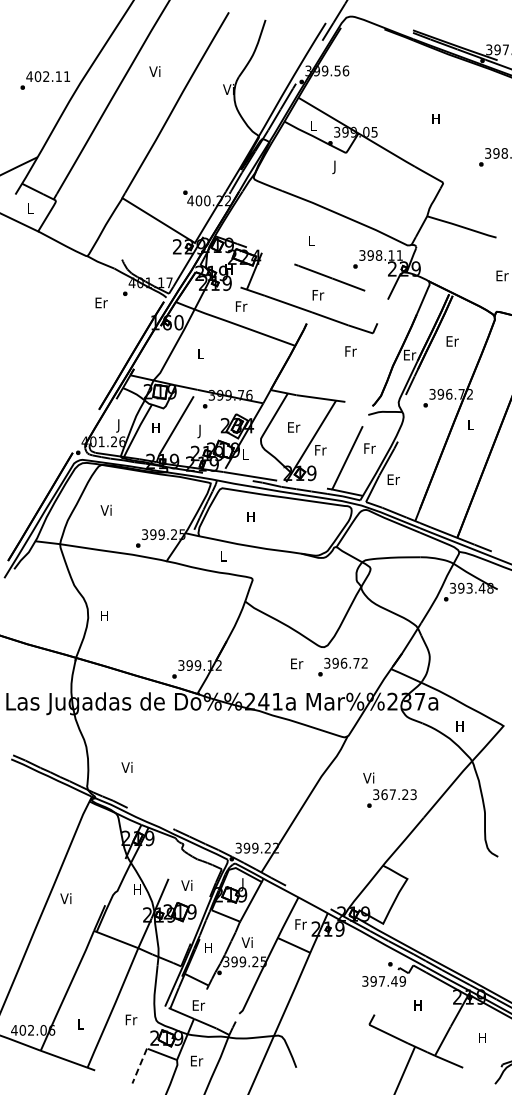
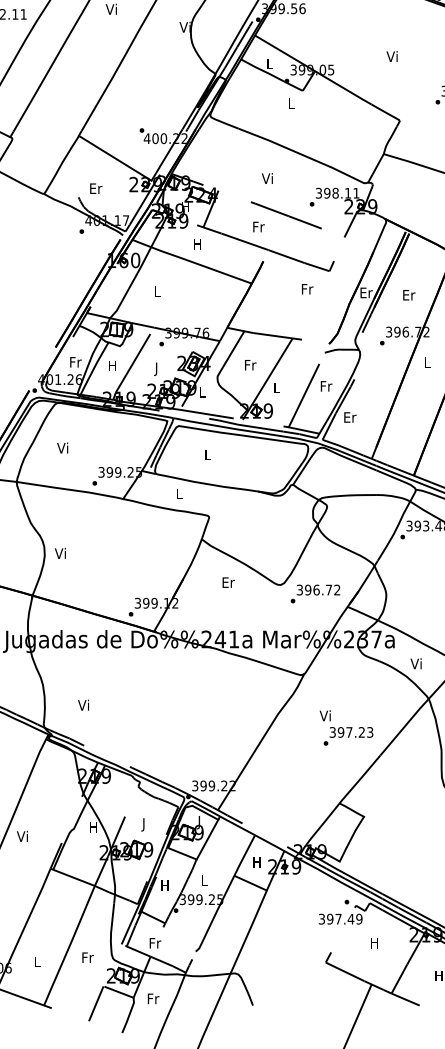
text: (435, 118) -> (392, 56), H -> Vi
text: (334, 167) -> (291, 105), J -> L
text: (310, 240) -> (267, 178), L -> Vi
text: (318, 295) -> (259, 227), moved
text: (101, 302) -> (96, 188), moved
text: (241, 306) -> (198, 244), Fr -> H
text: (452, 341) -> (409, 295), moved
text: (119, 425) -> (76, 363), J -> Fr
text: (294, 427) -> (251, 365), Er -> Fr
text: (320, 450) -> (277, 388), Fr -> L
text: (250, 516) -> (207, 454), H -> L
text: (103, 615) -> (60, 553), H -> Vi
text: (297, 663) -> (229, 582), moved
text: (342, 666) -> (315, 593), moved
text: (459, 725) -> (416, 663), H -> Vi
text: (384, 794) -> (341, 732), 367.23 -> 397.23
text: (186, 886) -> (143, 824), Vi -> J
text: (300, 924) -> (257, 862), Fr -> H
text: (246, 942) -> (203, 880), Vi -> L
text: (198, 1005) -> (155, 943), Er -> Fr
text: (197, 1061) -> (154, 999), Er -> Fr
line: (139, 1066) -> (96, 1004), dashed -> solid

